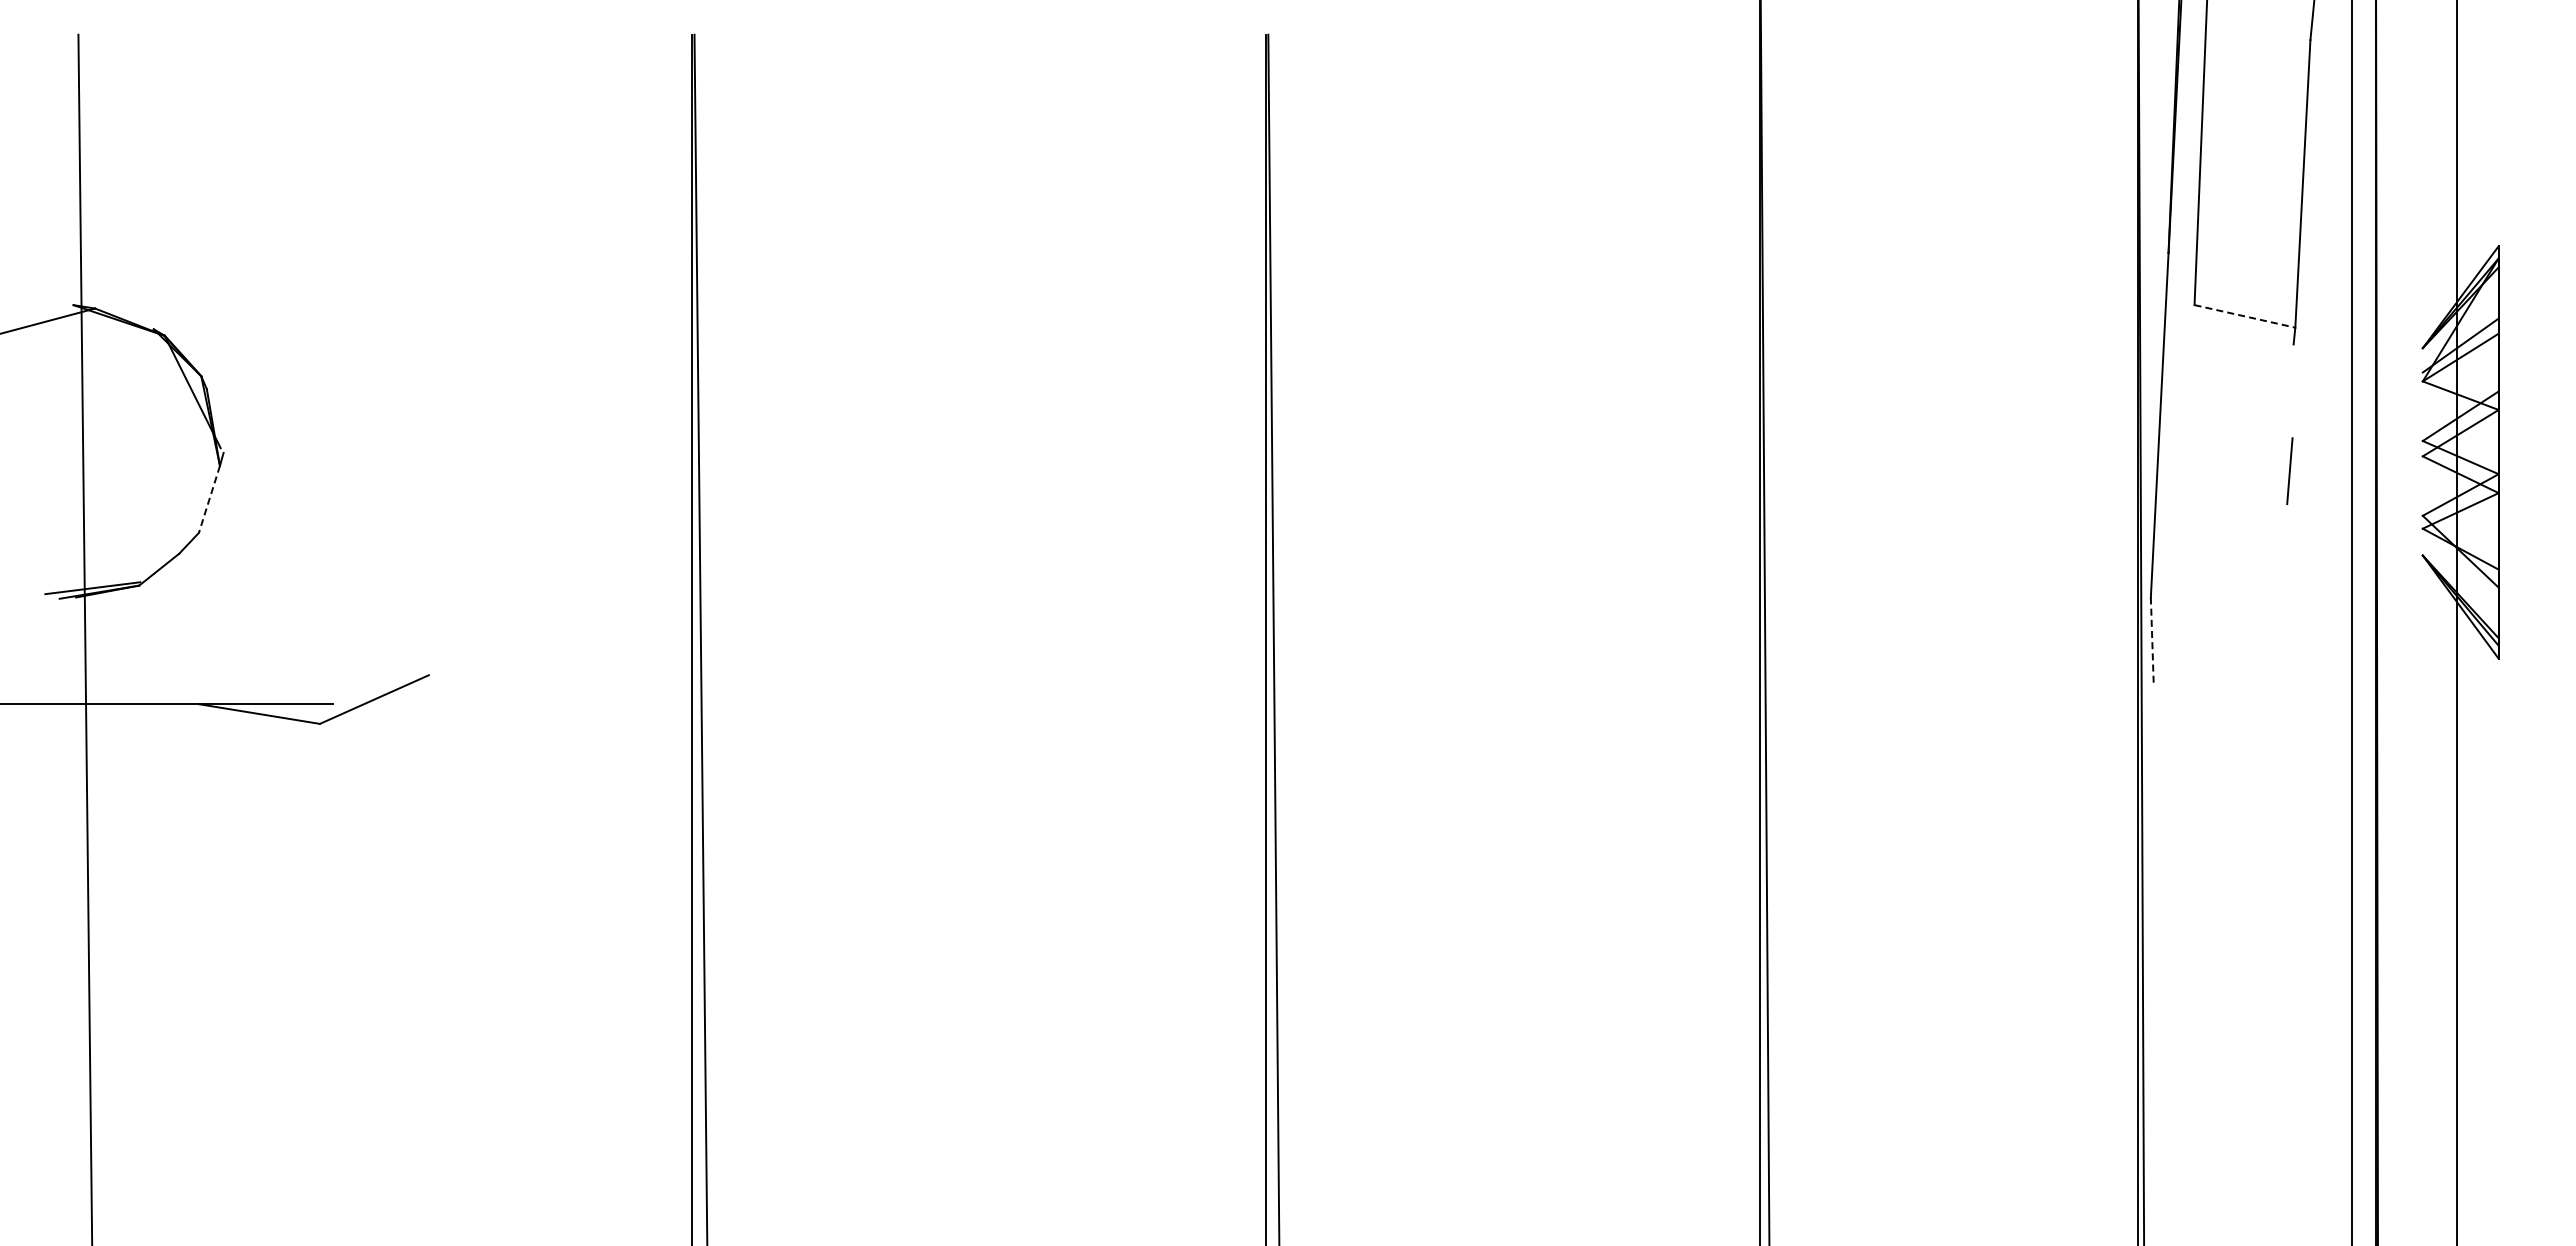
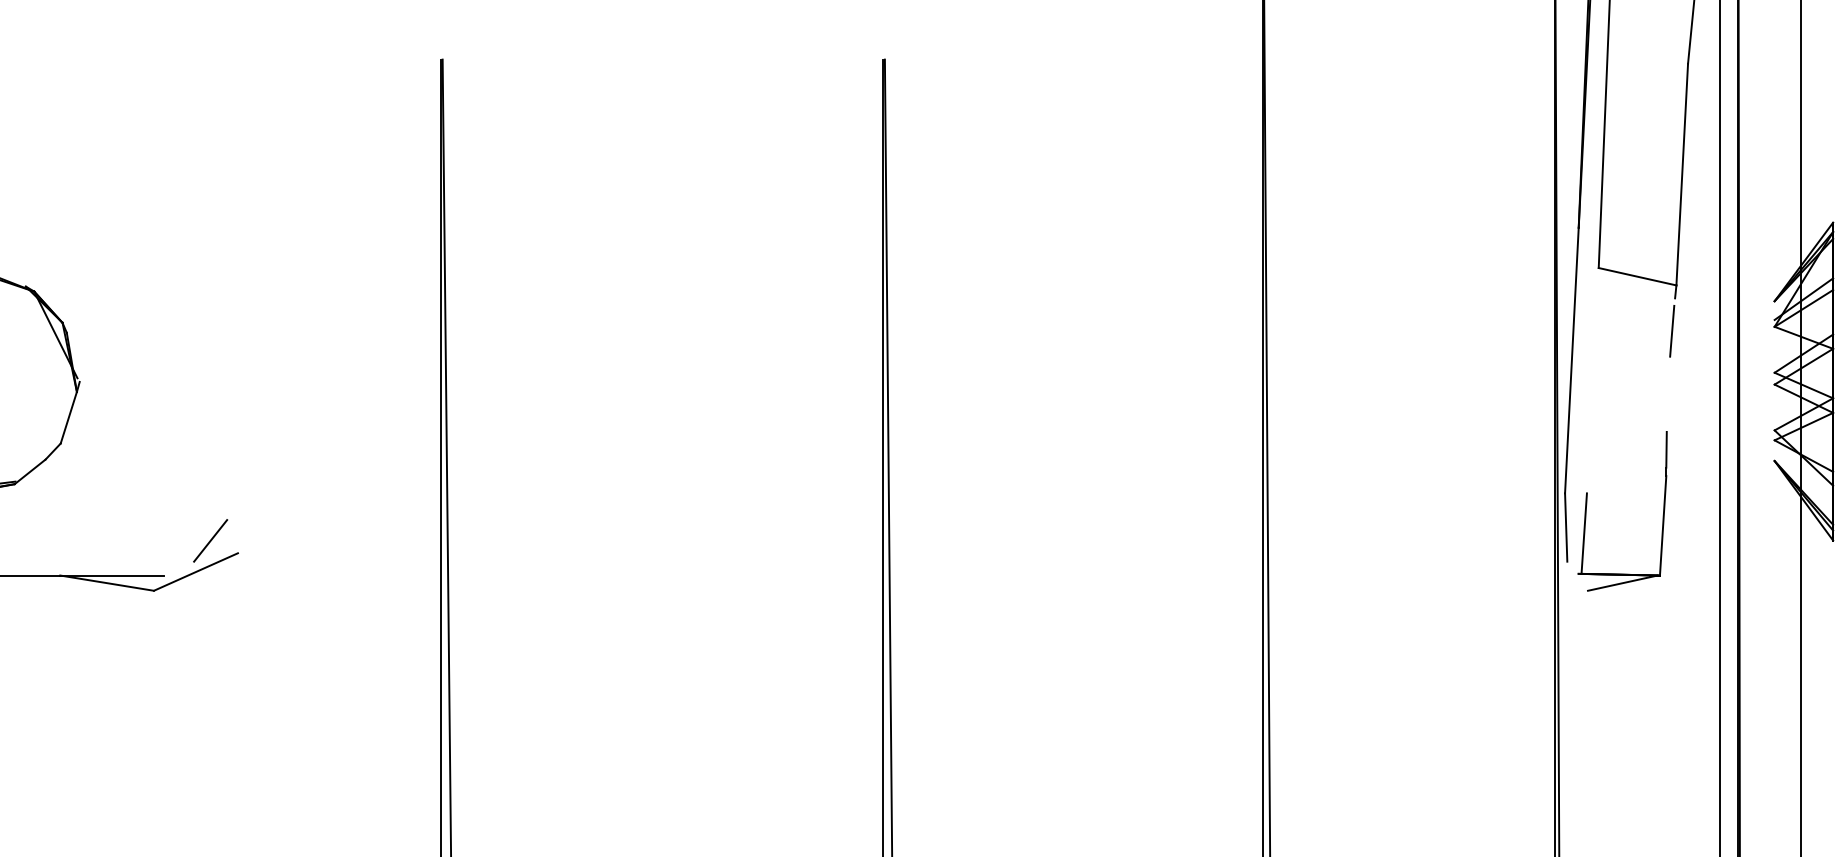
line: (2244, 316) -> (1637, 276), dashed -> solid
line: (2289, 471) -> (1671, 331), moved
line: (209, 499) -> (68, 417), dashed -> solid
part: (2179, 613) -> (1587, 505), added
line: (2152, 642) -> (1566, 528), dashed -> solid
line: (393, 659) -> (210, 541), added

